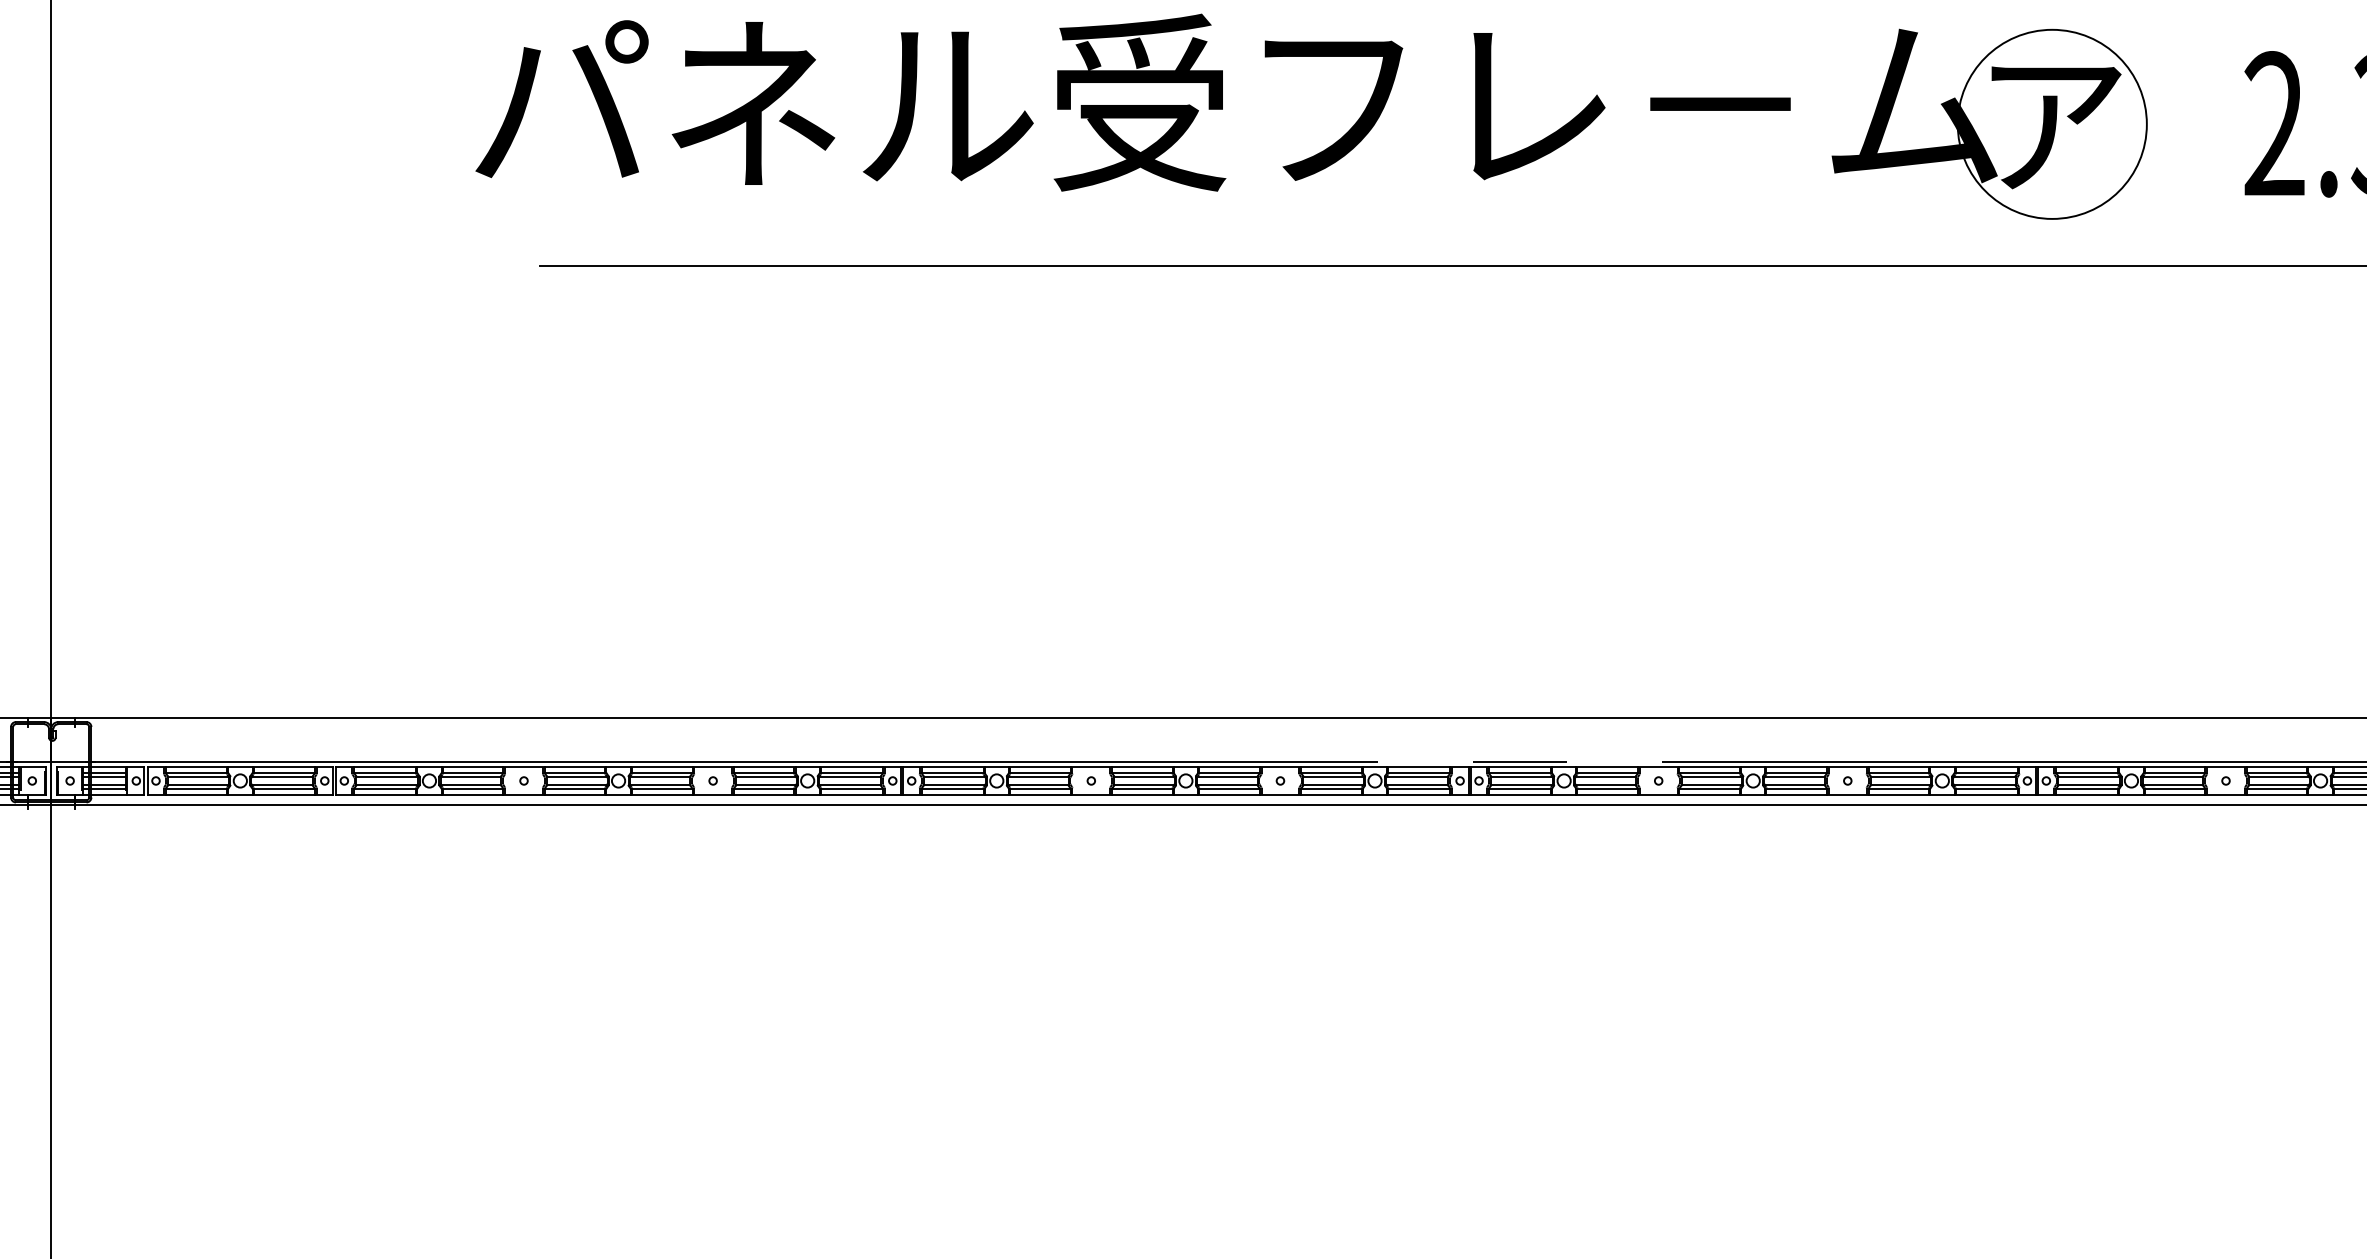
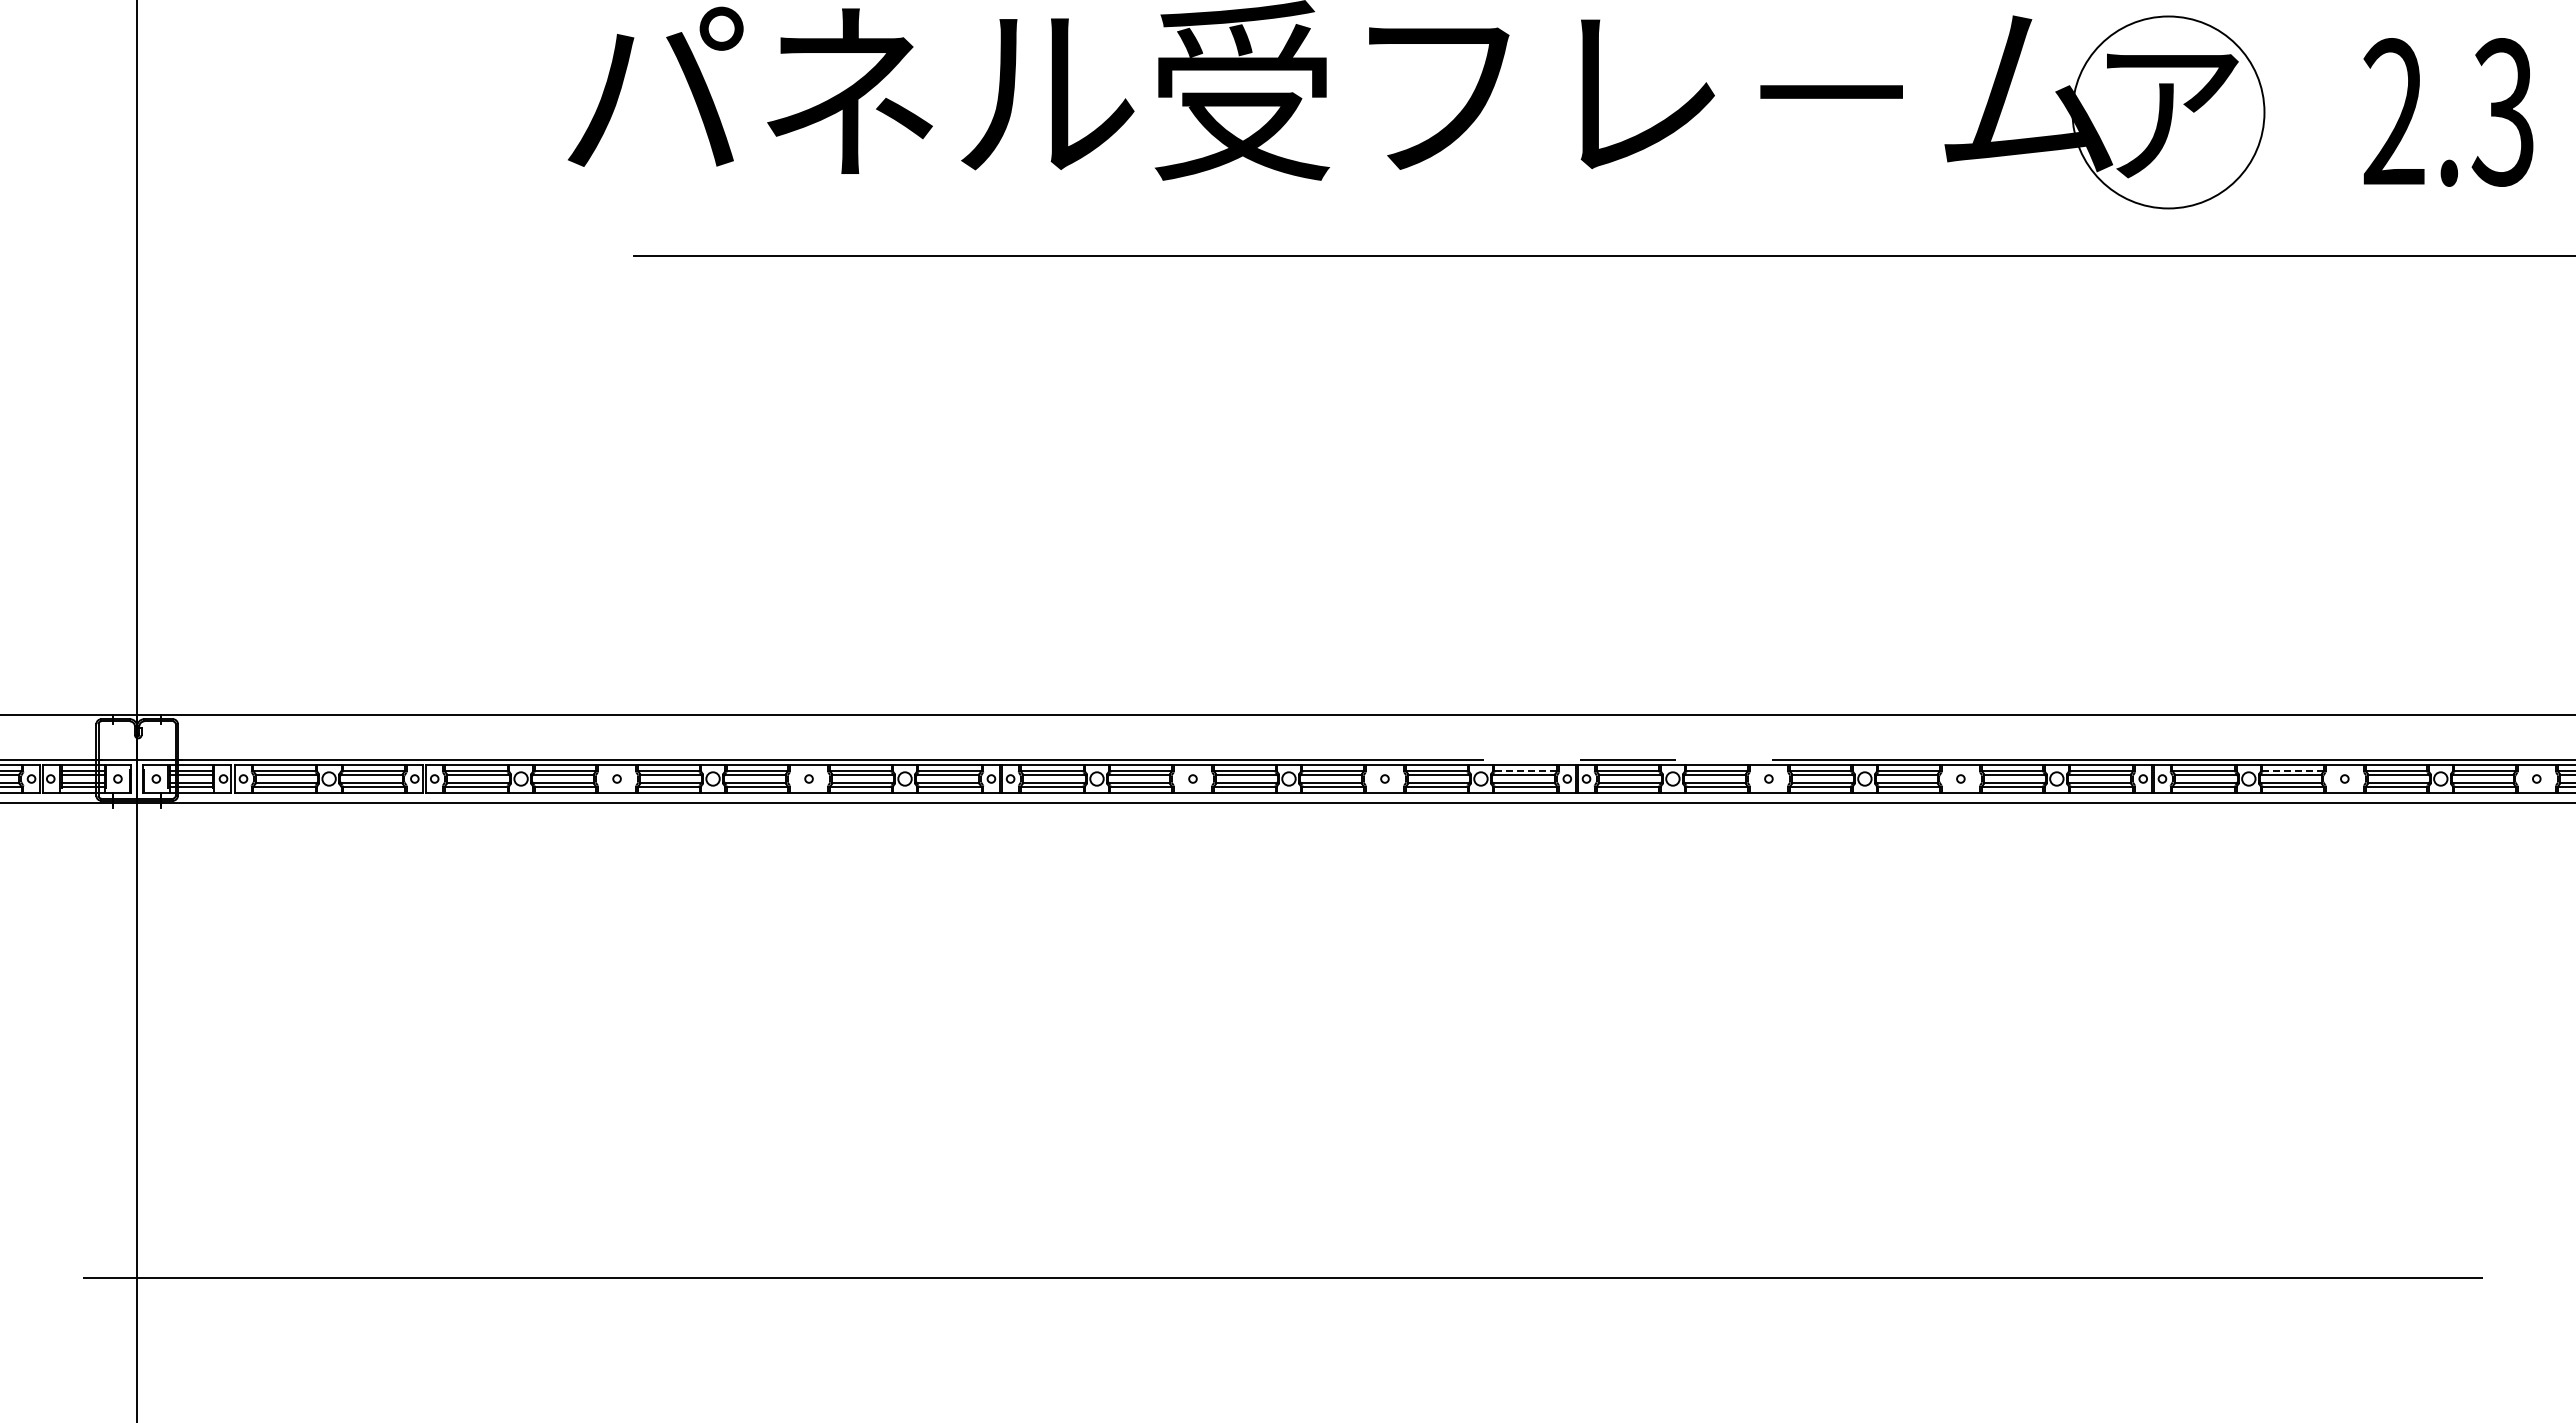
line: (1417, 772) -> (1524, 770), solid -> dashed
line: (2174, 772) -> (2292, 770), solid -> dashed

